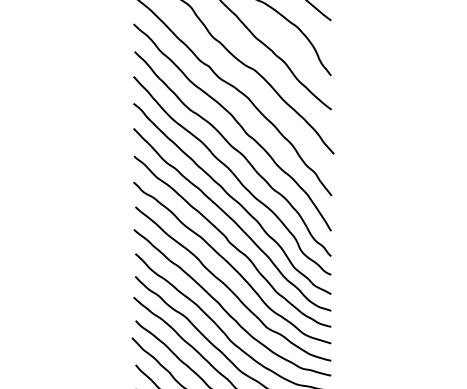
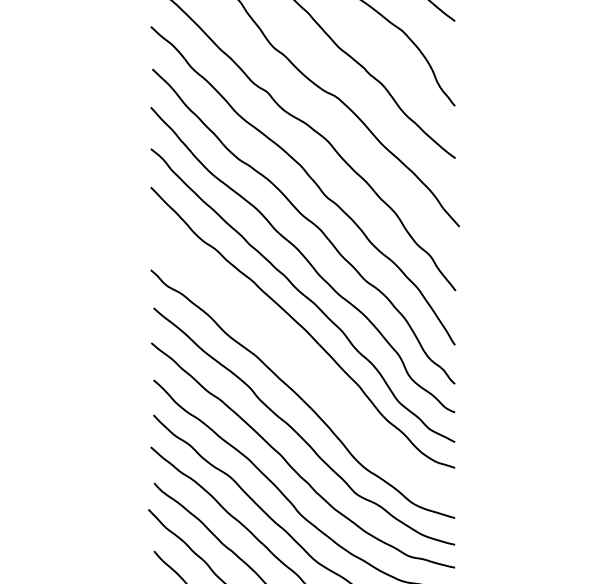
curve: (231, 242) -> (301, 362), removed

